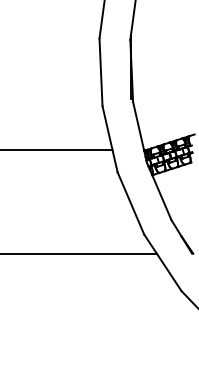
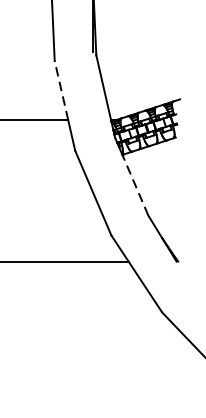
line: (107, 127) -> (61, 89), solid -> dashed
line: (161, 197) -> (134, 185), solid -> dashed

